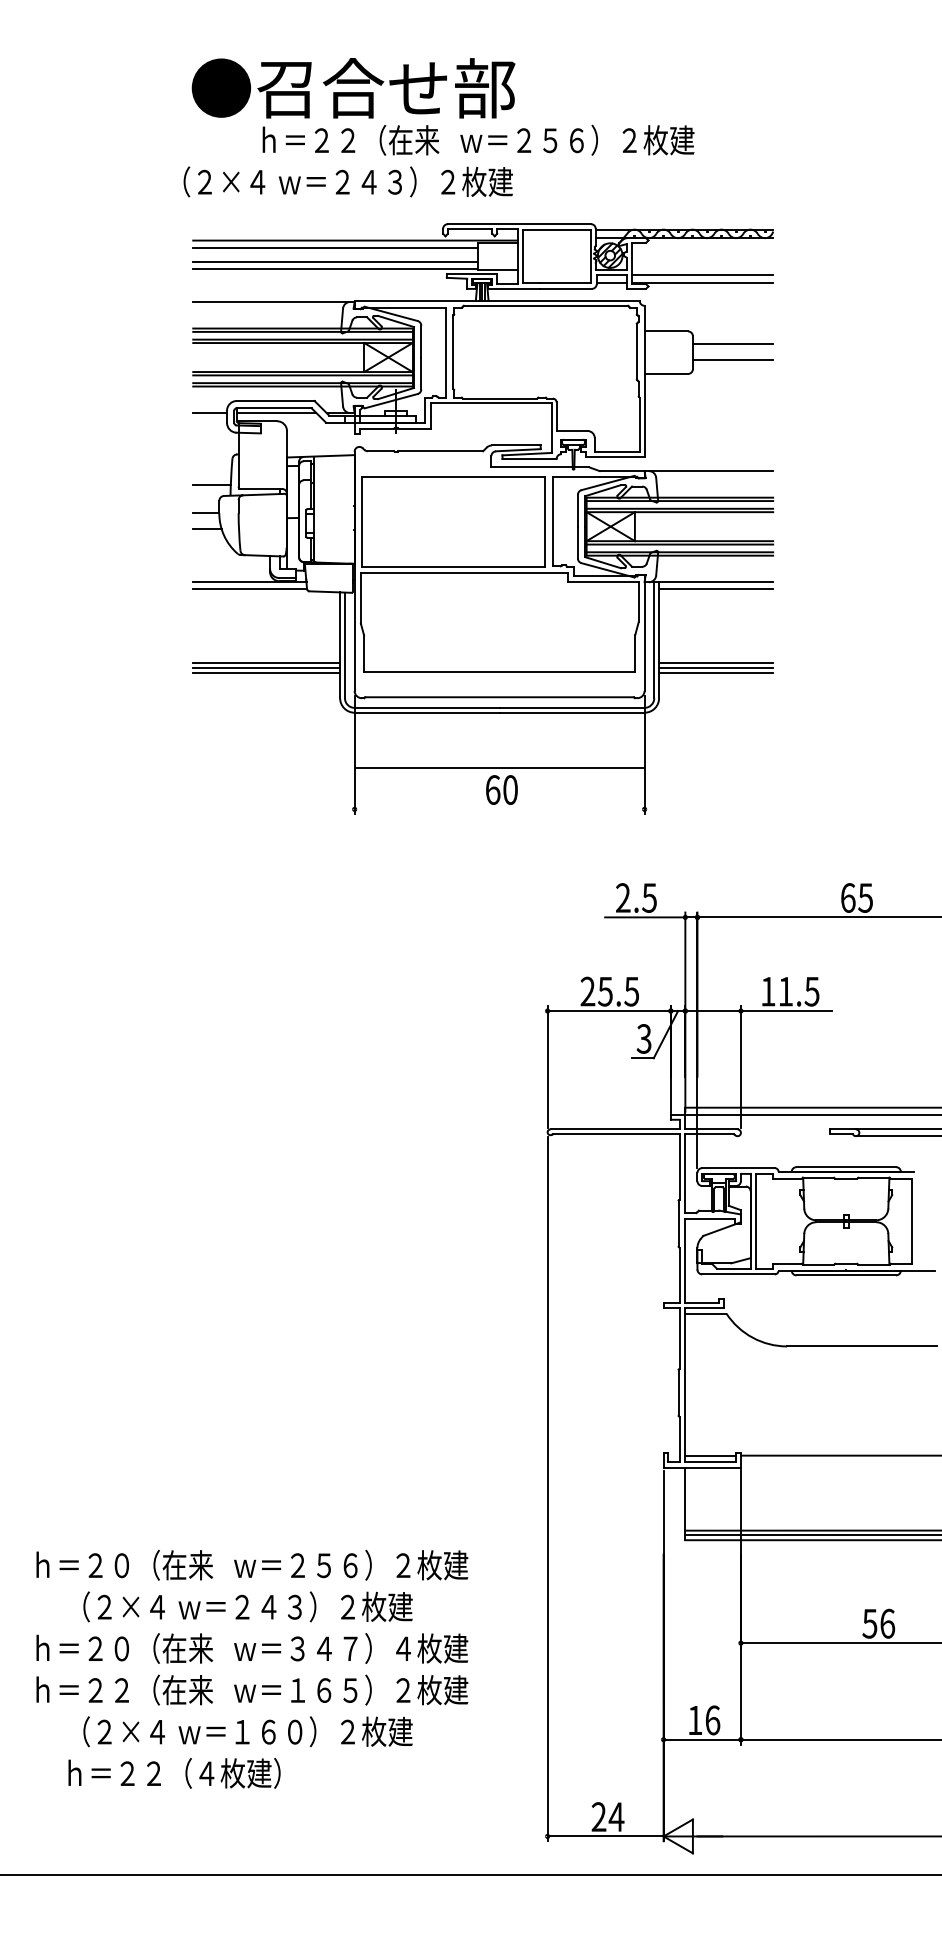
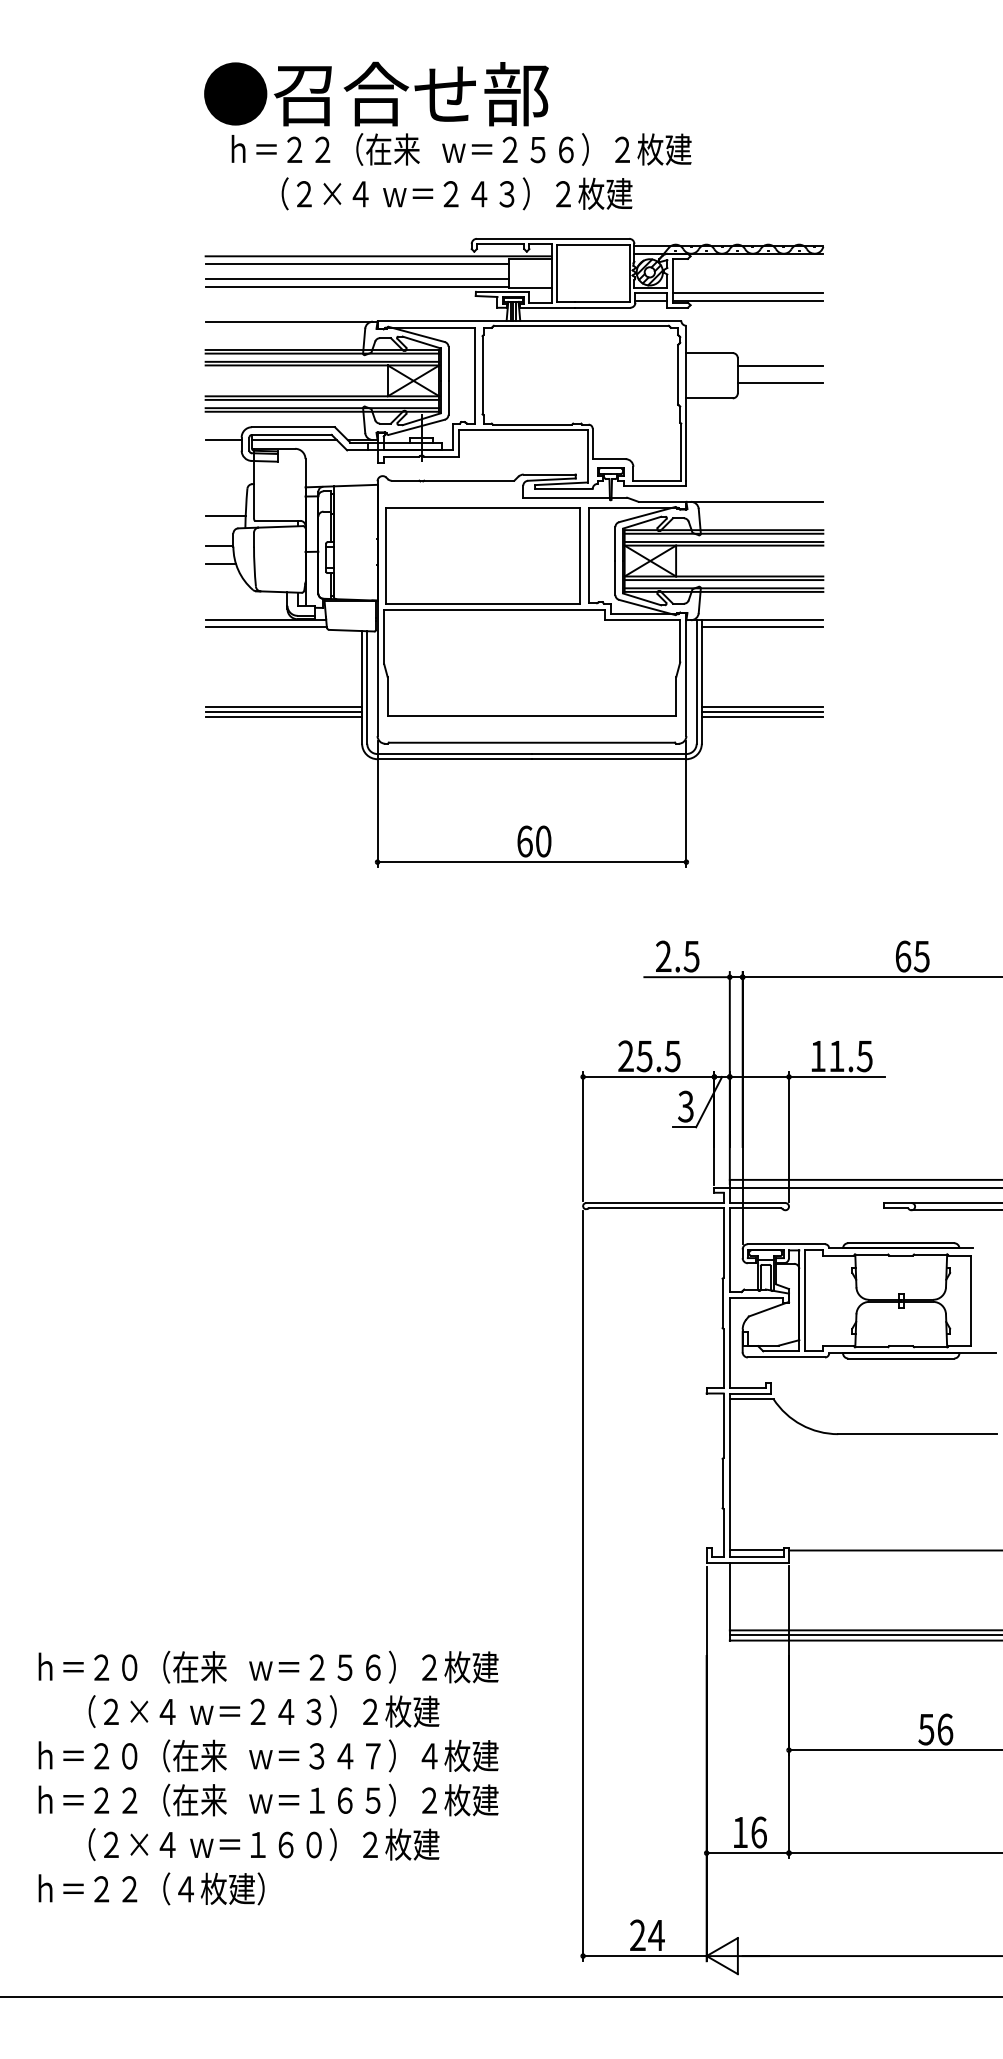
text: (478, 139) -> (461, 148), moved
text: (347, 181) -> (456, 193), moved
line: (499, 768) -> (531, 862), moved
text: (174, 1773) -> (151, 1889), moved

